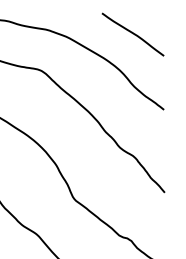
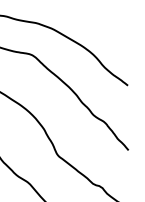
curve: (132, 33) -> (103, 26), removed

